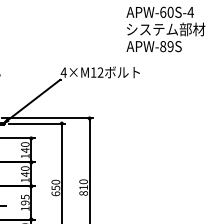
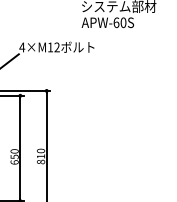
text: (166, 46) -> (119, 22), APW-89S -> APW-60S

